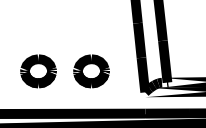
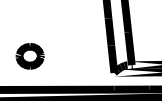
part: (91, 71) -> (71, 56), removed

